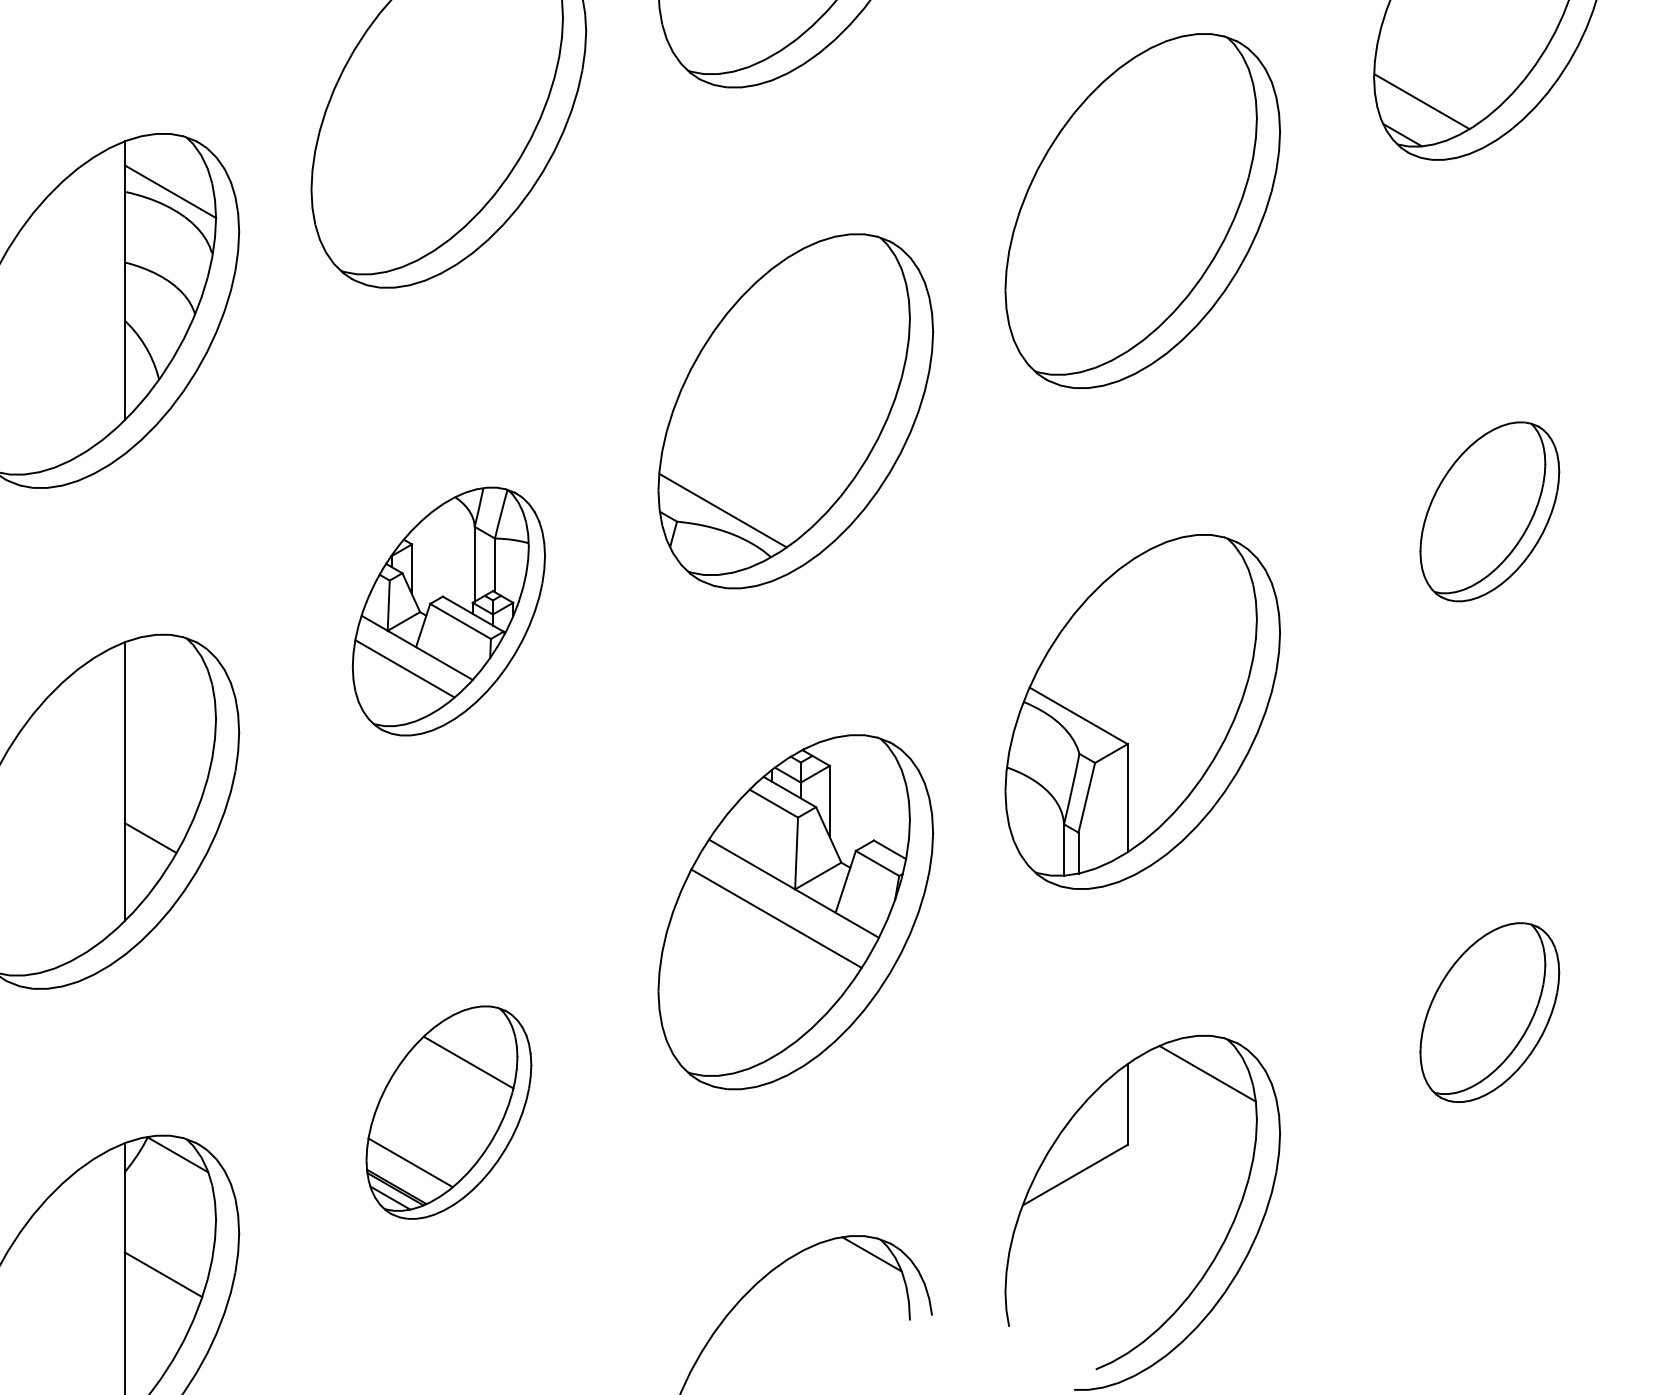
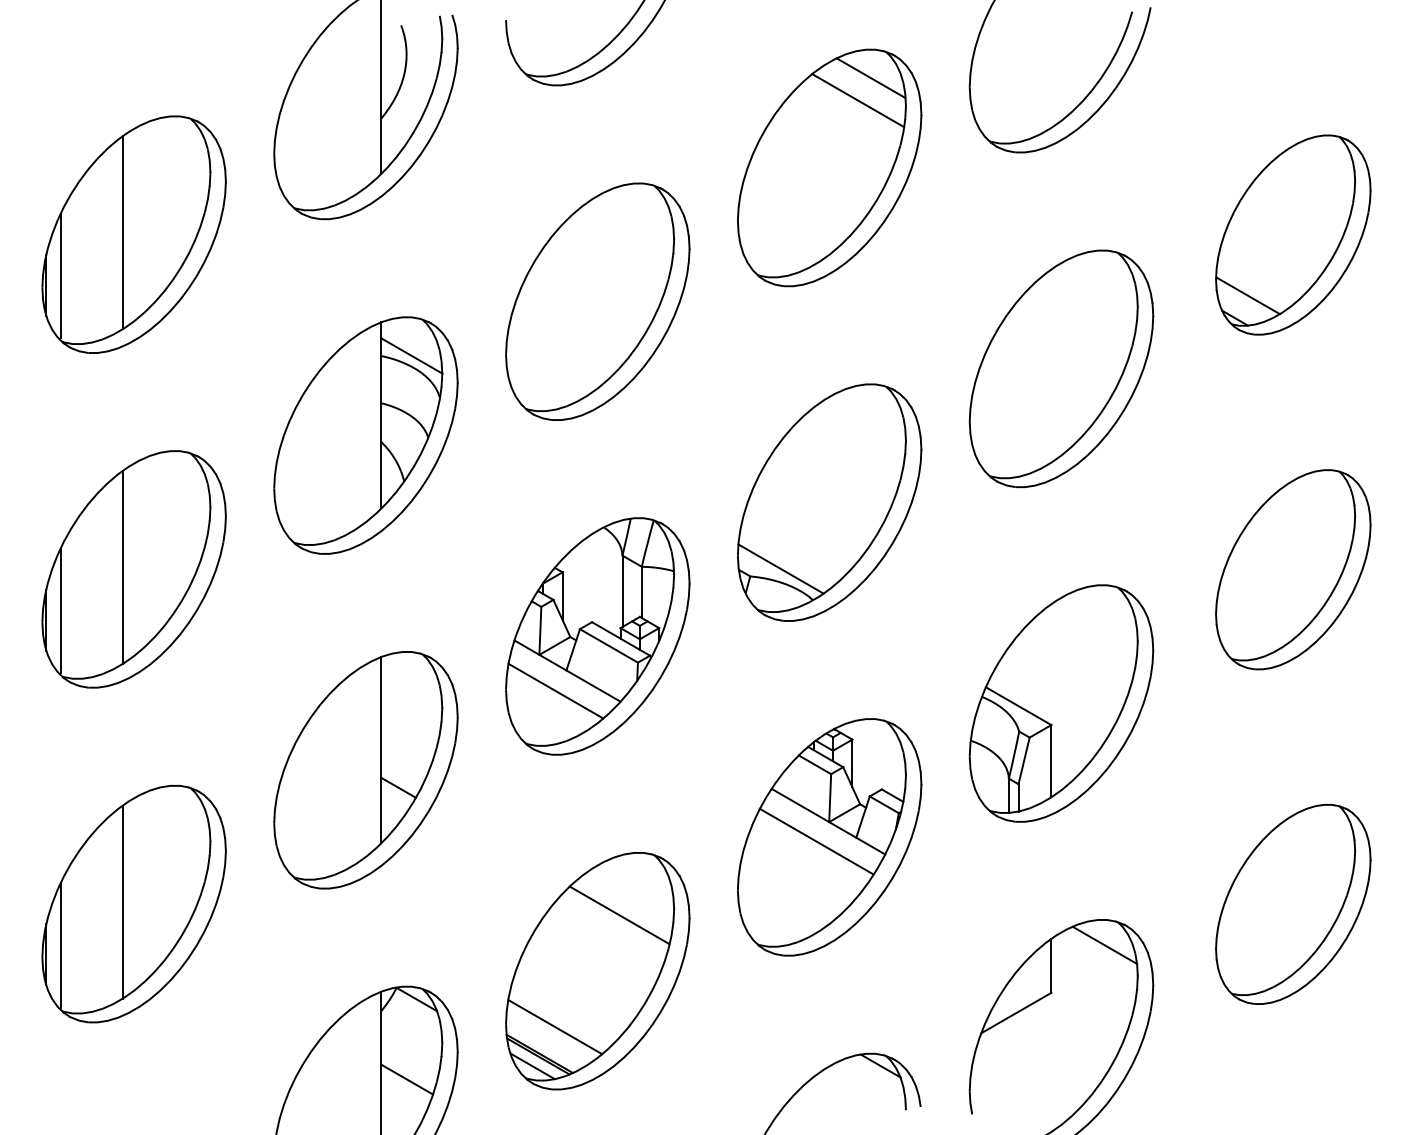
part: (1489, 511) -> (1293, 569), size x1.67
part: (448, 611) -> (597, 636), size x1.43
part: (1489, 1012) -> (1293, 904), size x1.67
part: (448, 1112) -> (597, 971), size x1.67

